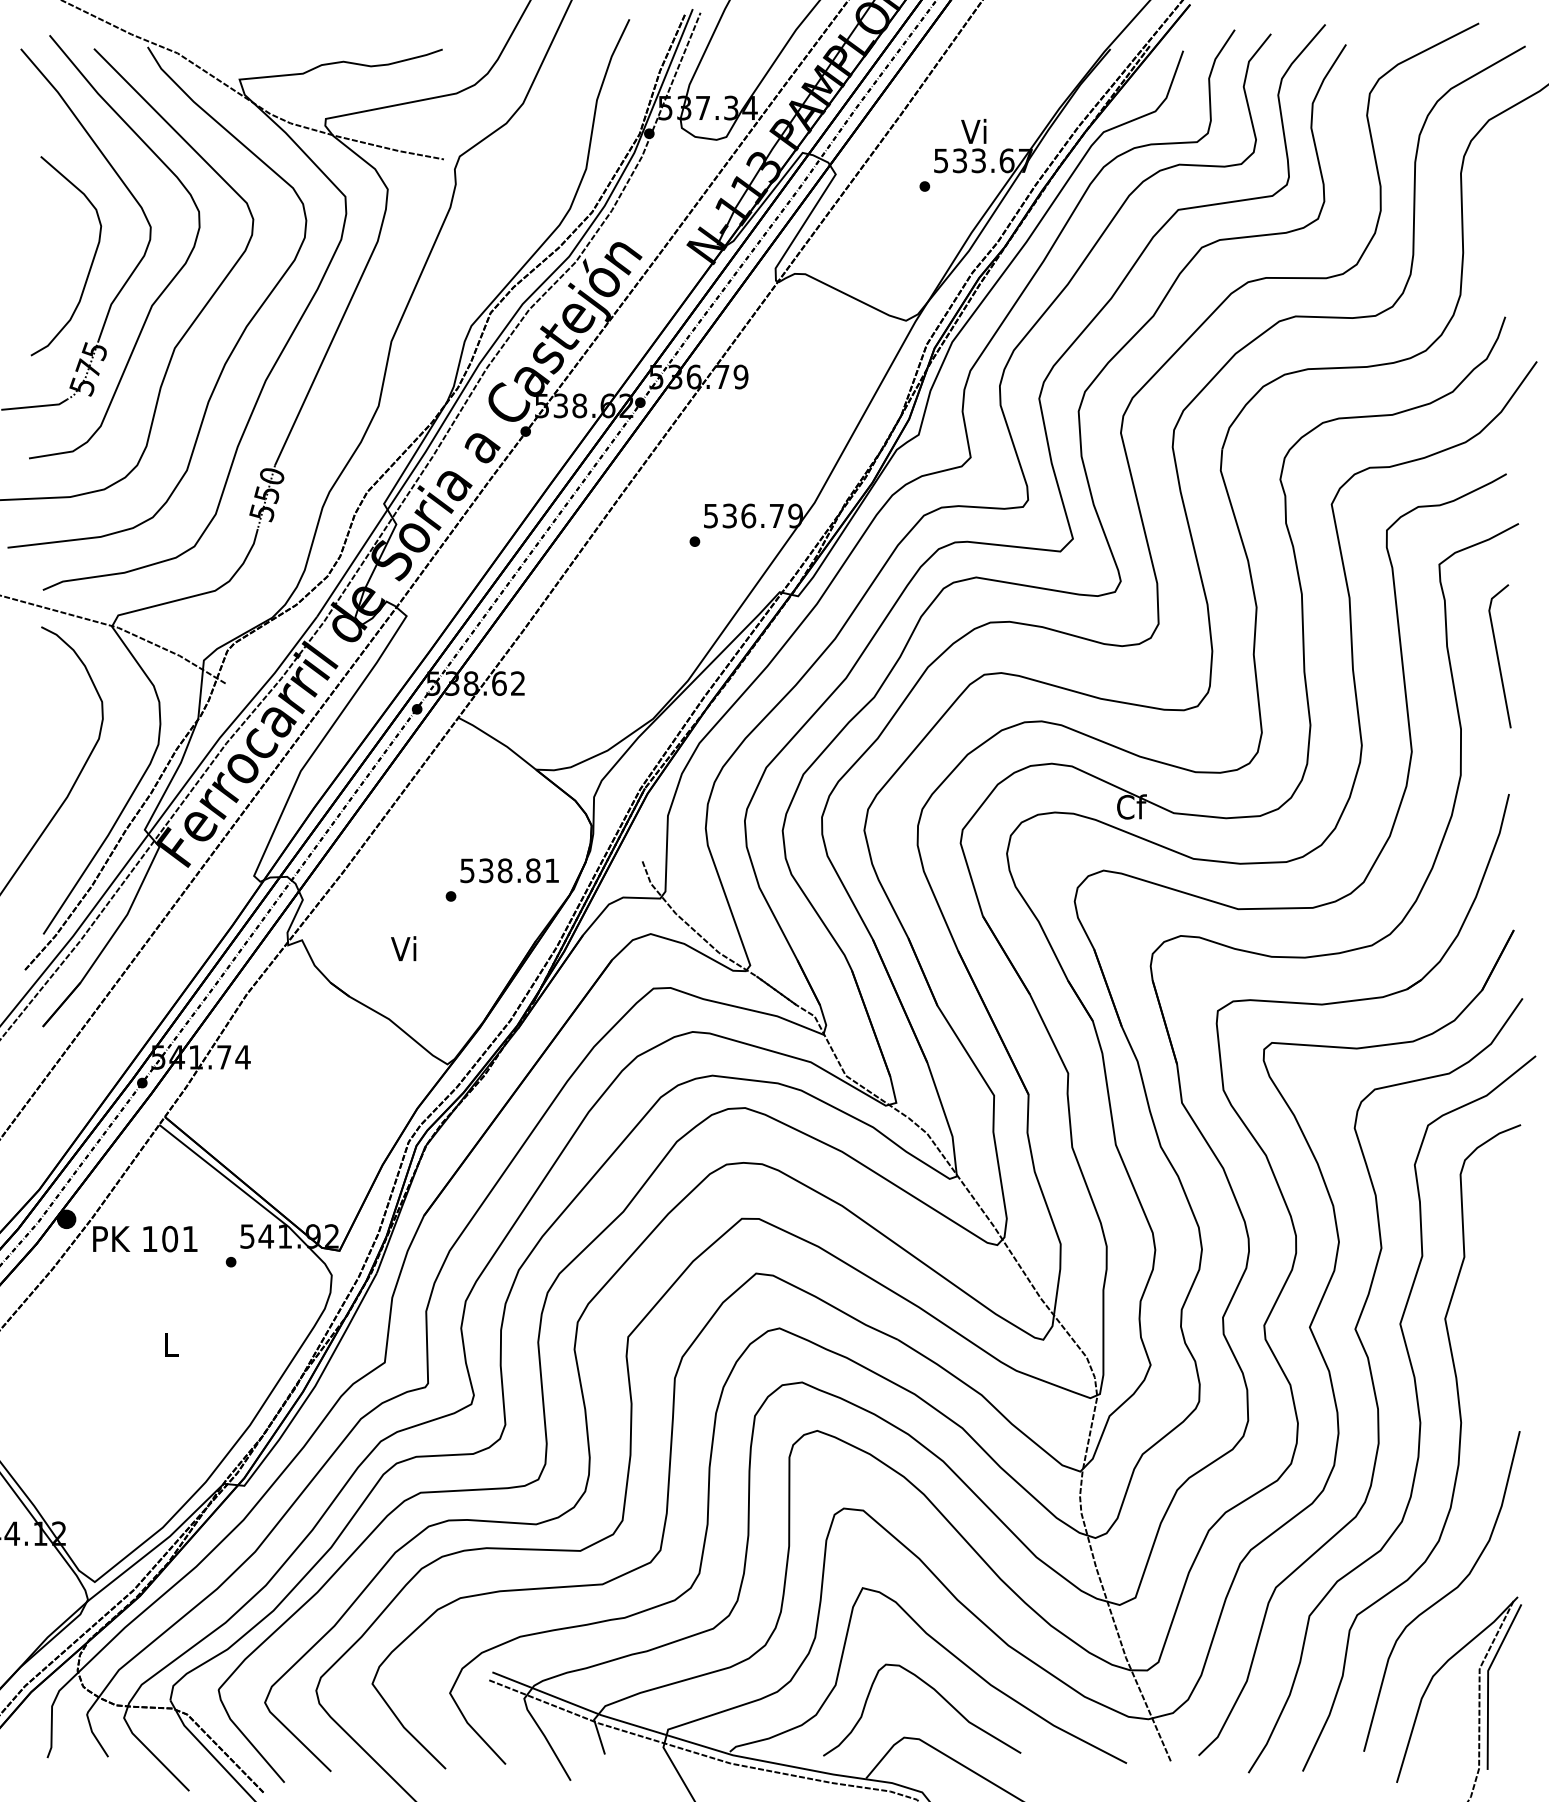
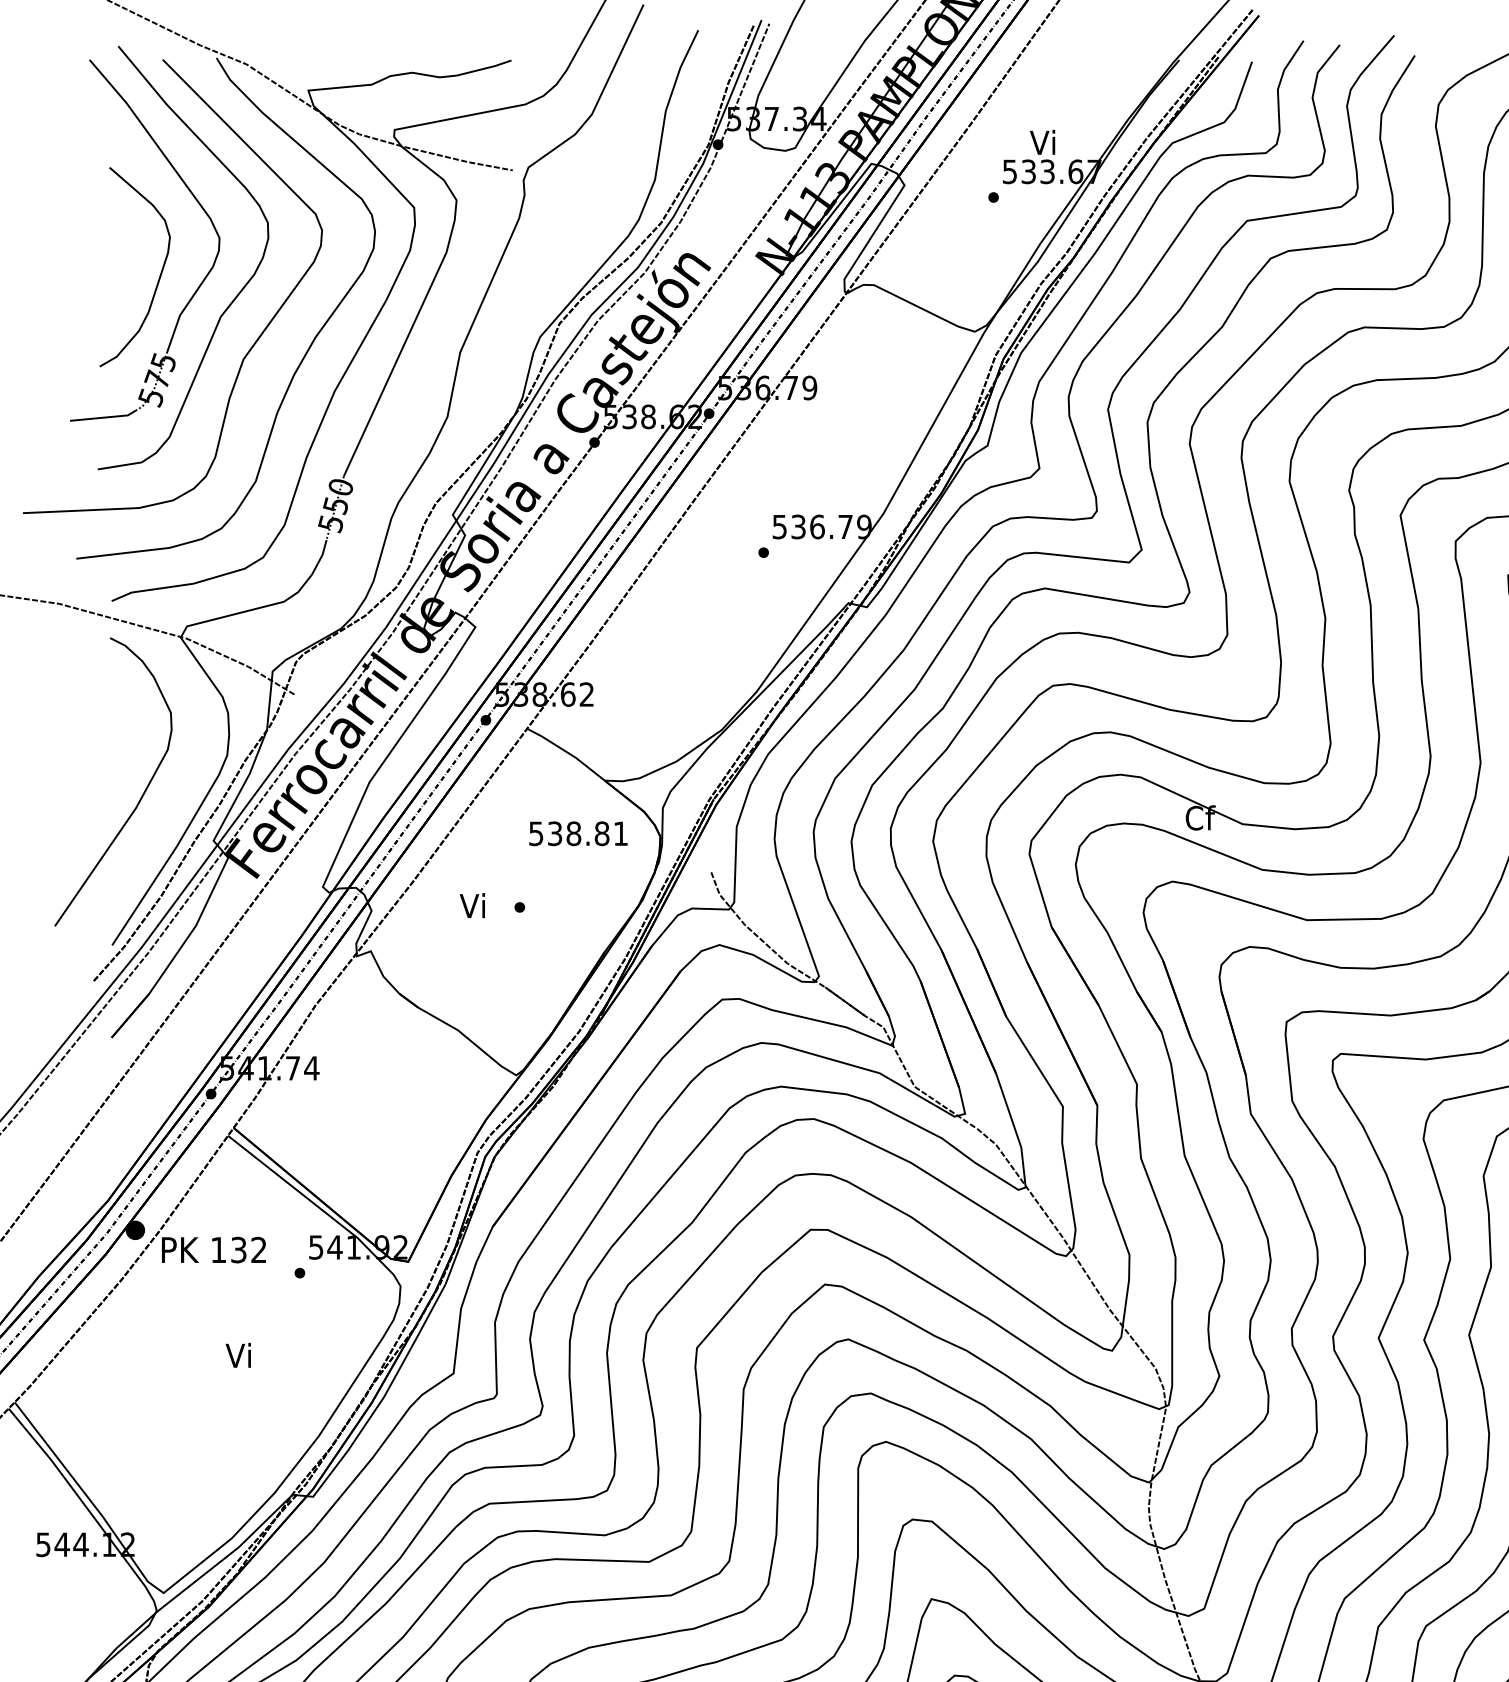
text: (509, 870) -> (578, 833), moved
text: (403, 948) -> (472, 905), moved
text: (179, 1238) -> (248, 1249), 101 -> 132
text: (169, 1343) -> (238, 1354), L -> Vi

